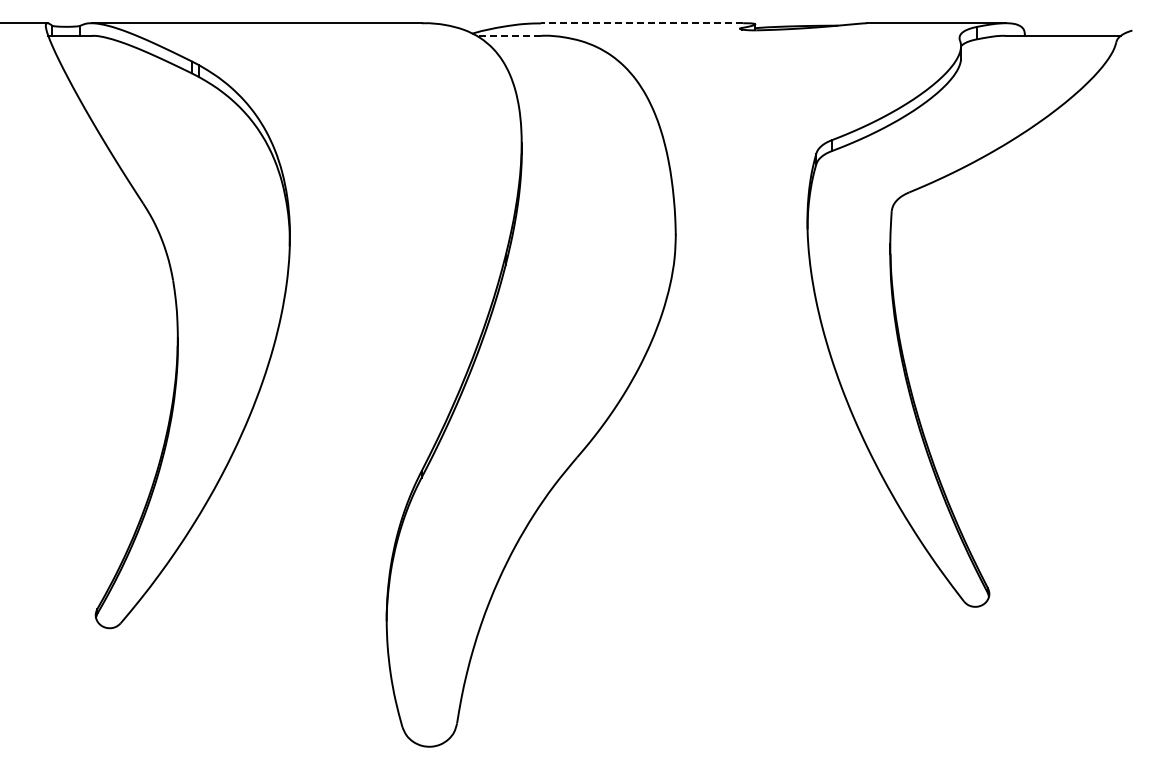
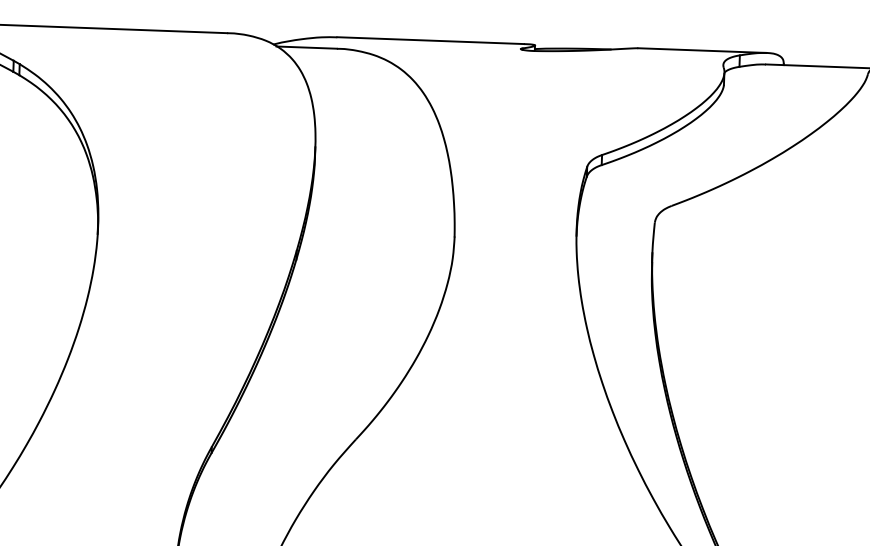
line: (641, 23) -> (430, 40), dashed -> solid
line: (508, 35) -> (306, 47), dashed -> solid

